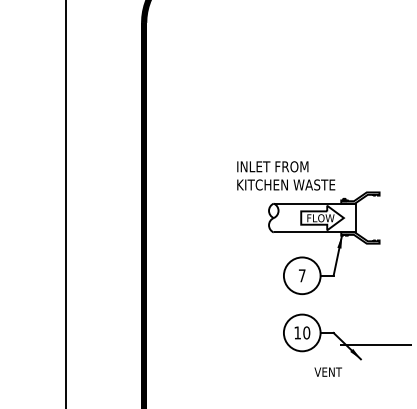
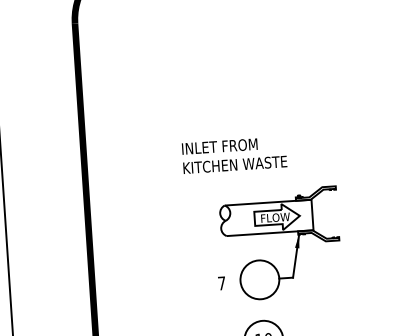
text: (286, 175) -> (234, 154), moved
text: (302, 275) -> (222, 283), moved

